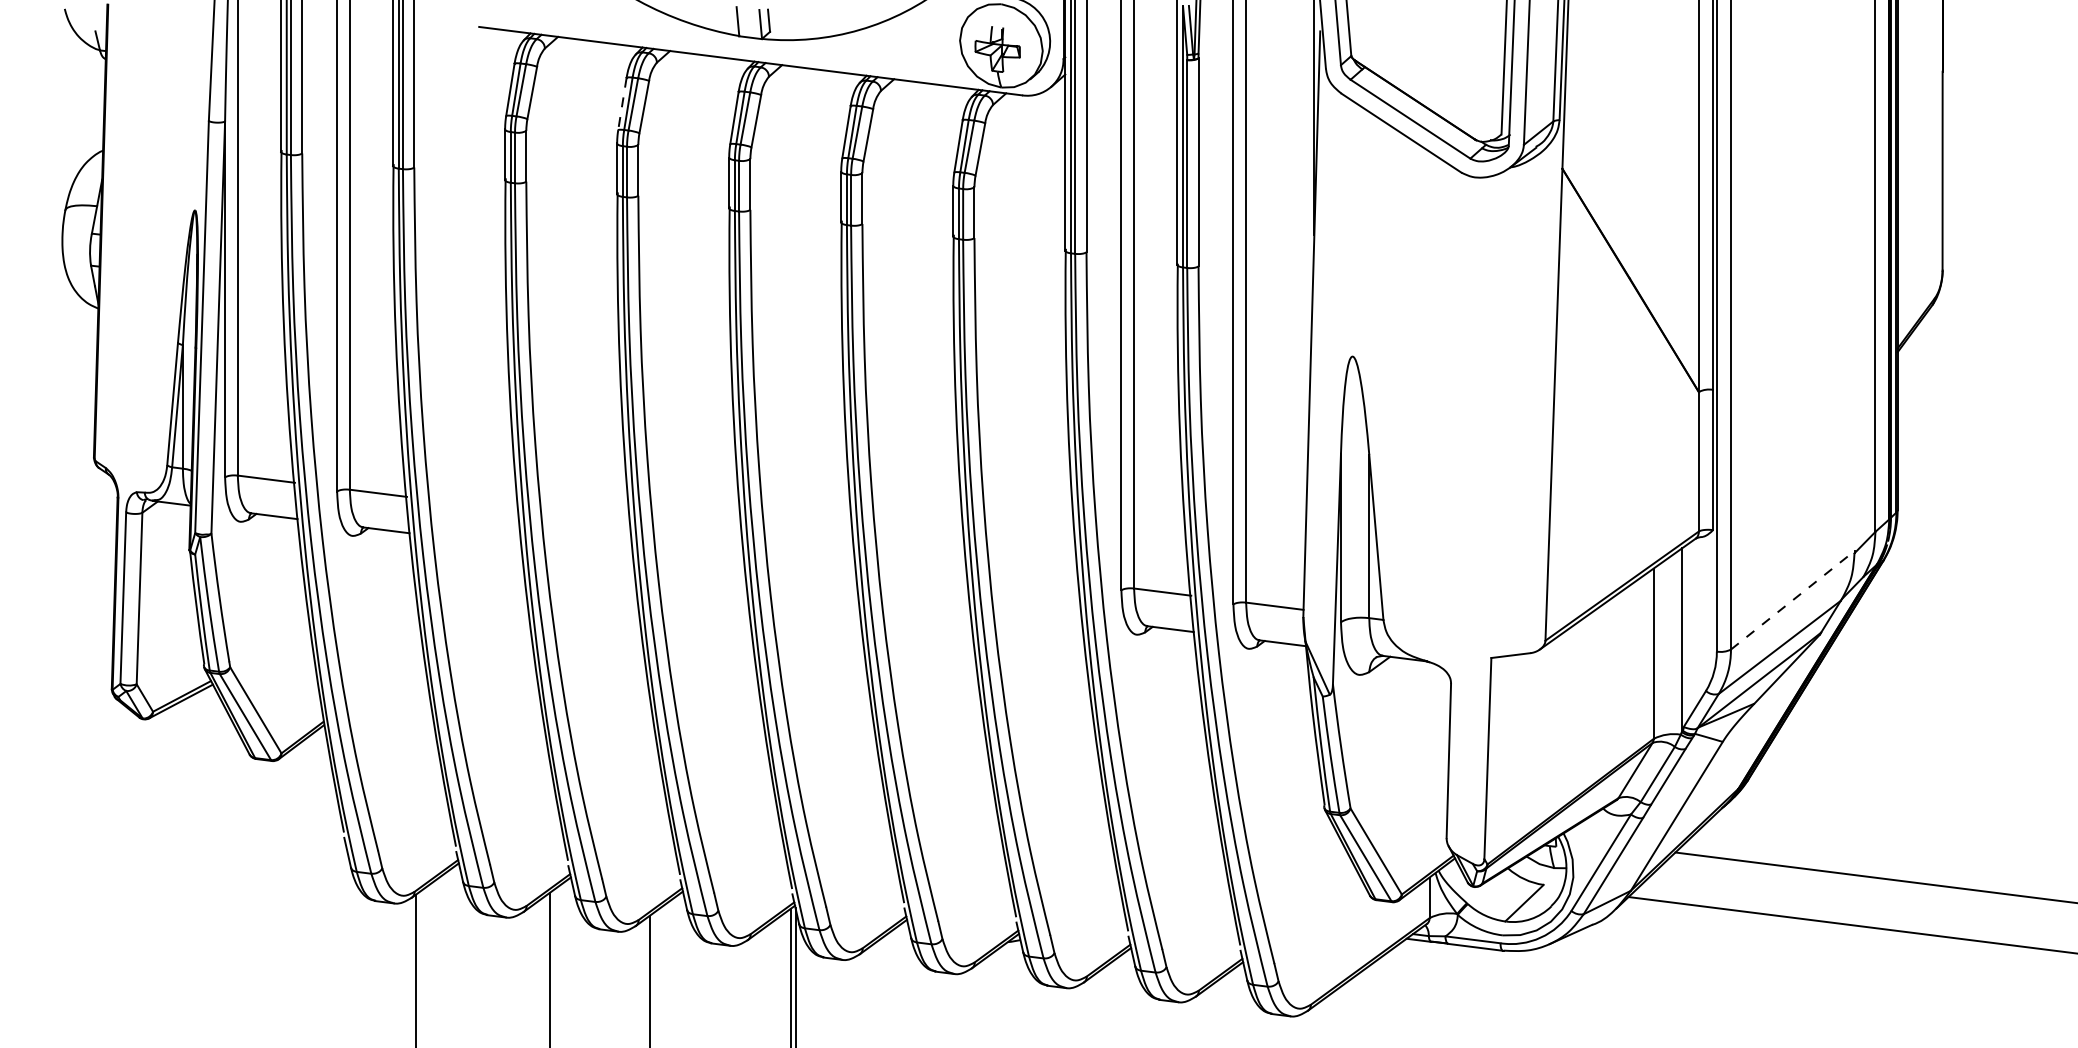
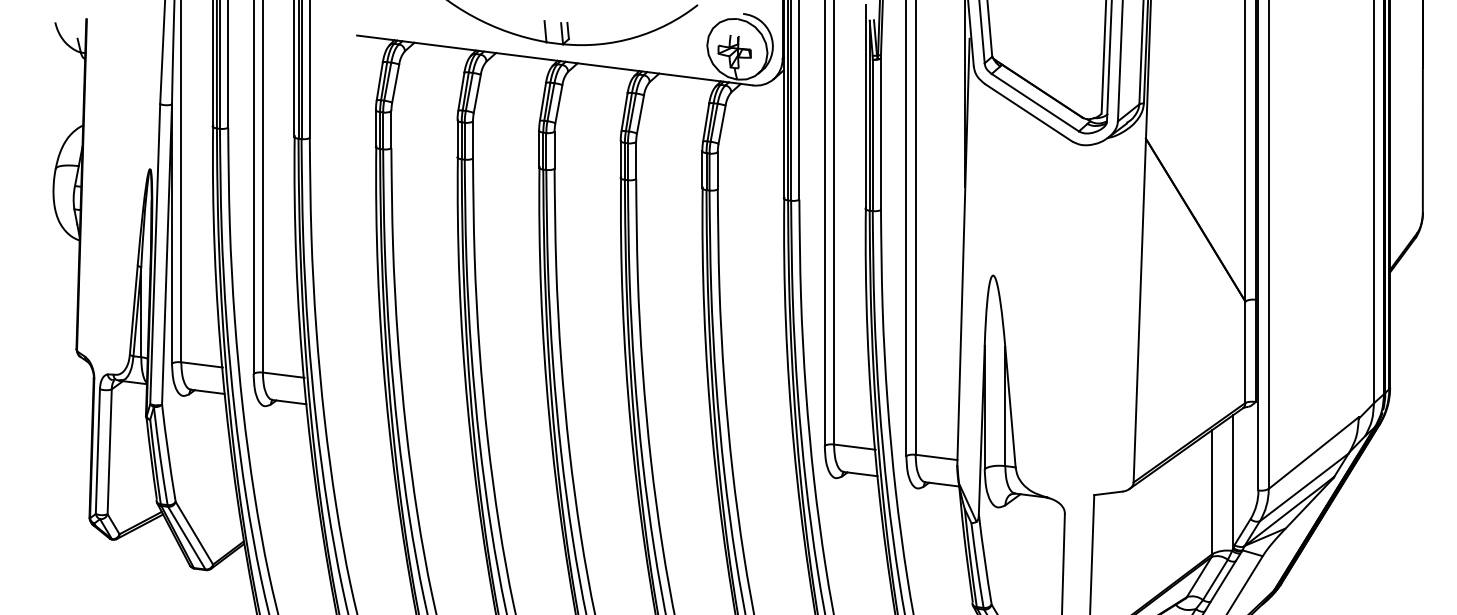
line: (622, 103) -> (461, 91), dashed -> solid
line: (1792, 600) -> (1313, 453), dashed -> solid

